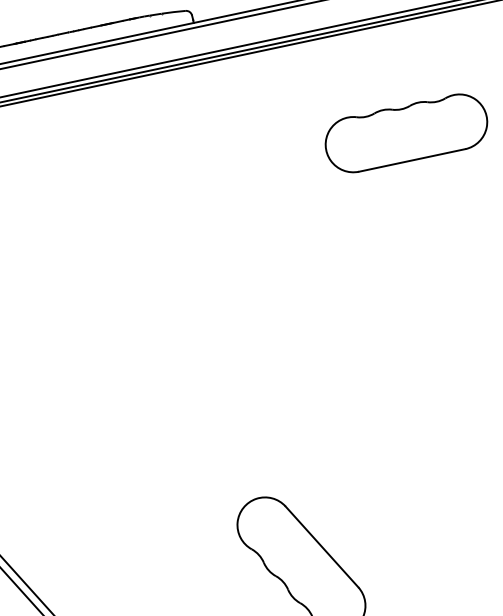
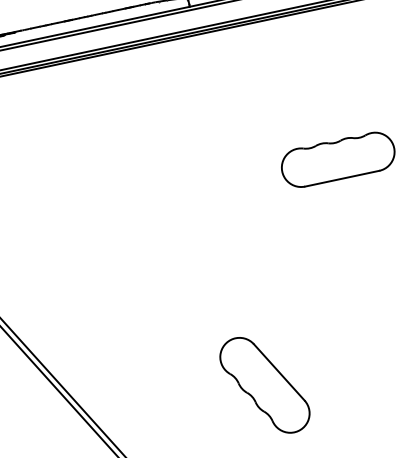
part: (406, 132) -> (338, 159), moved

